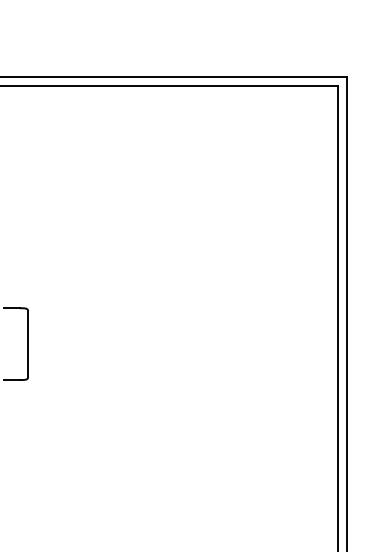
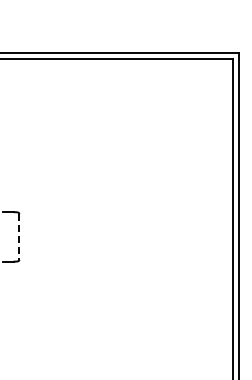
line: (28, 343) -> (19, 236), solid -> dashed

